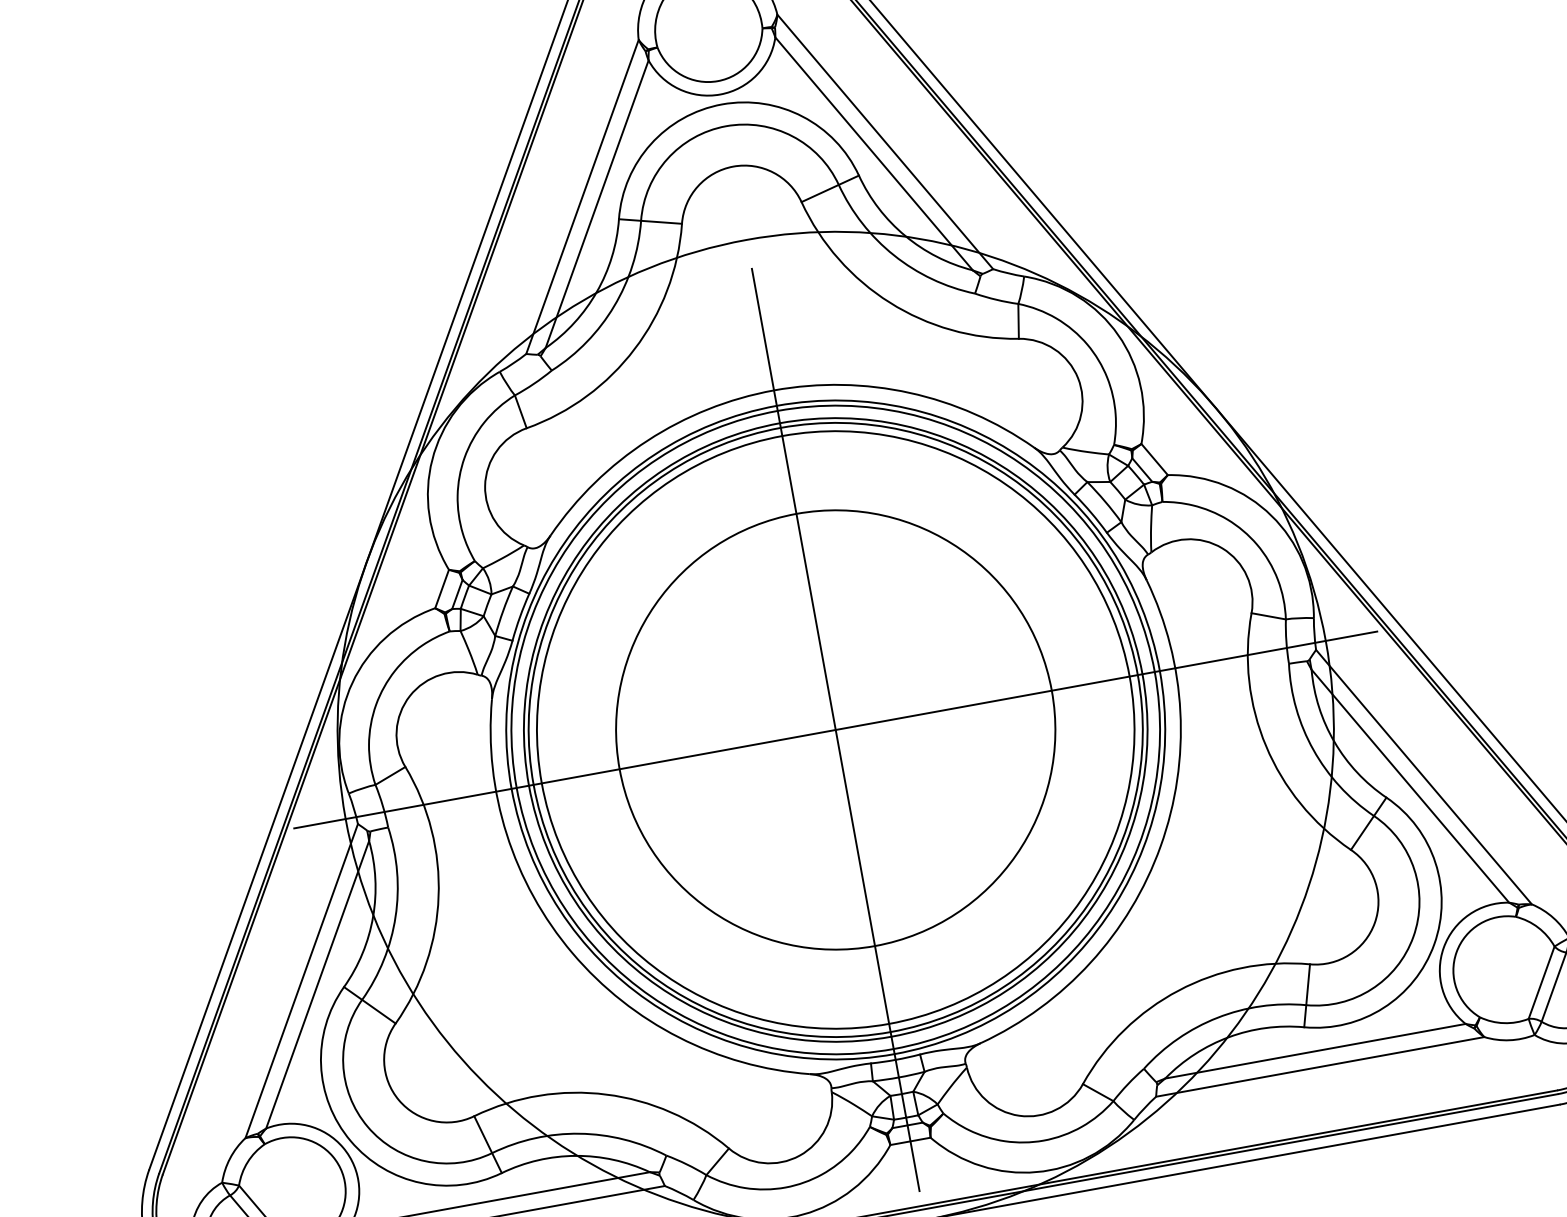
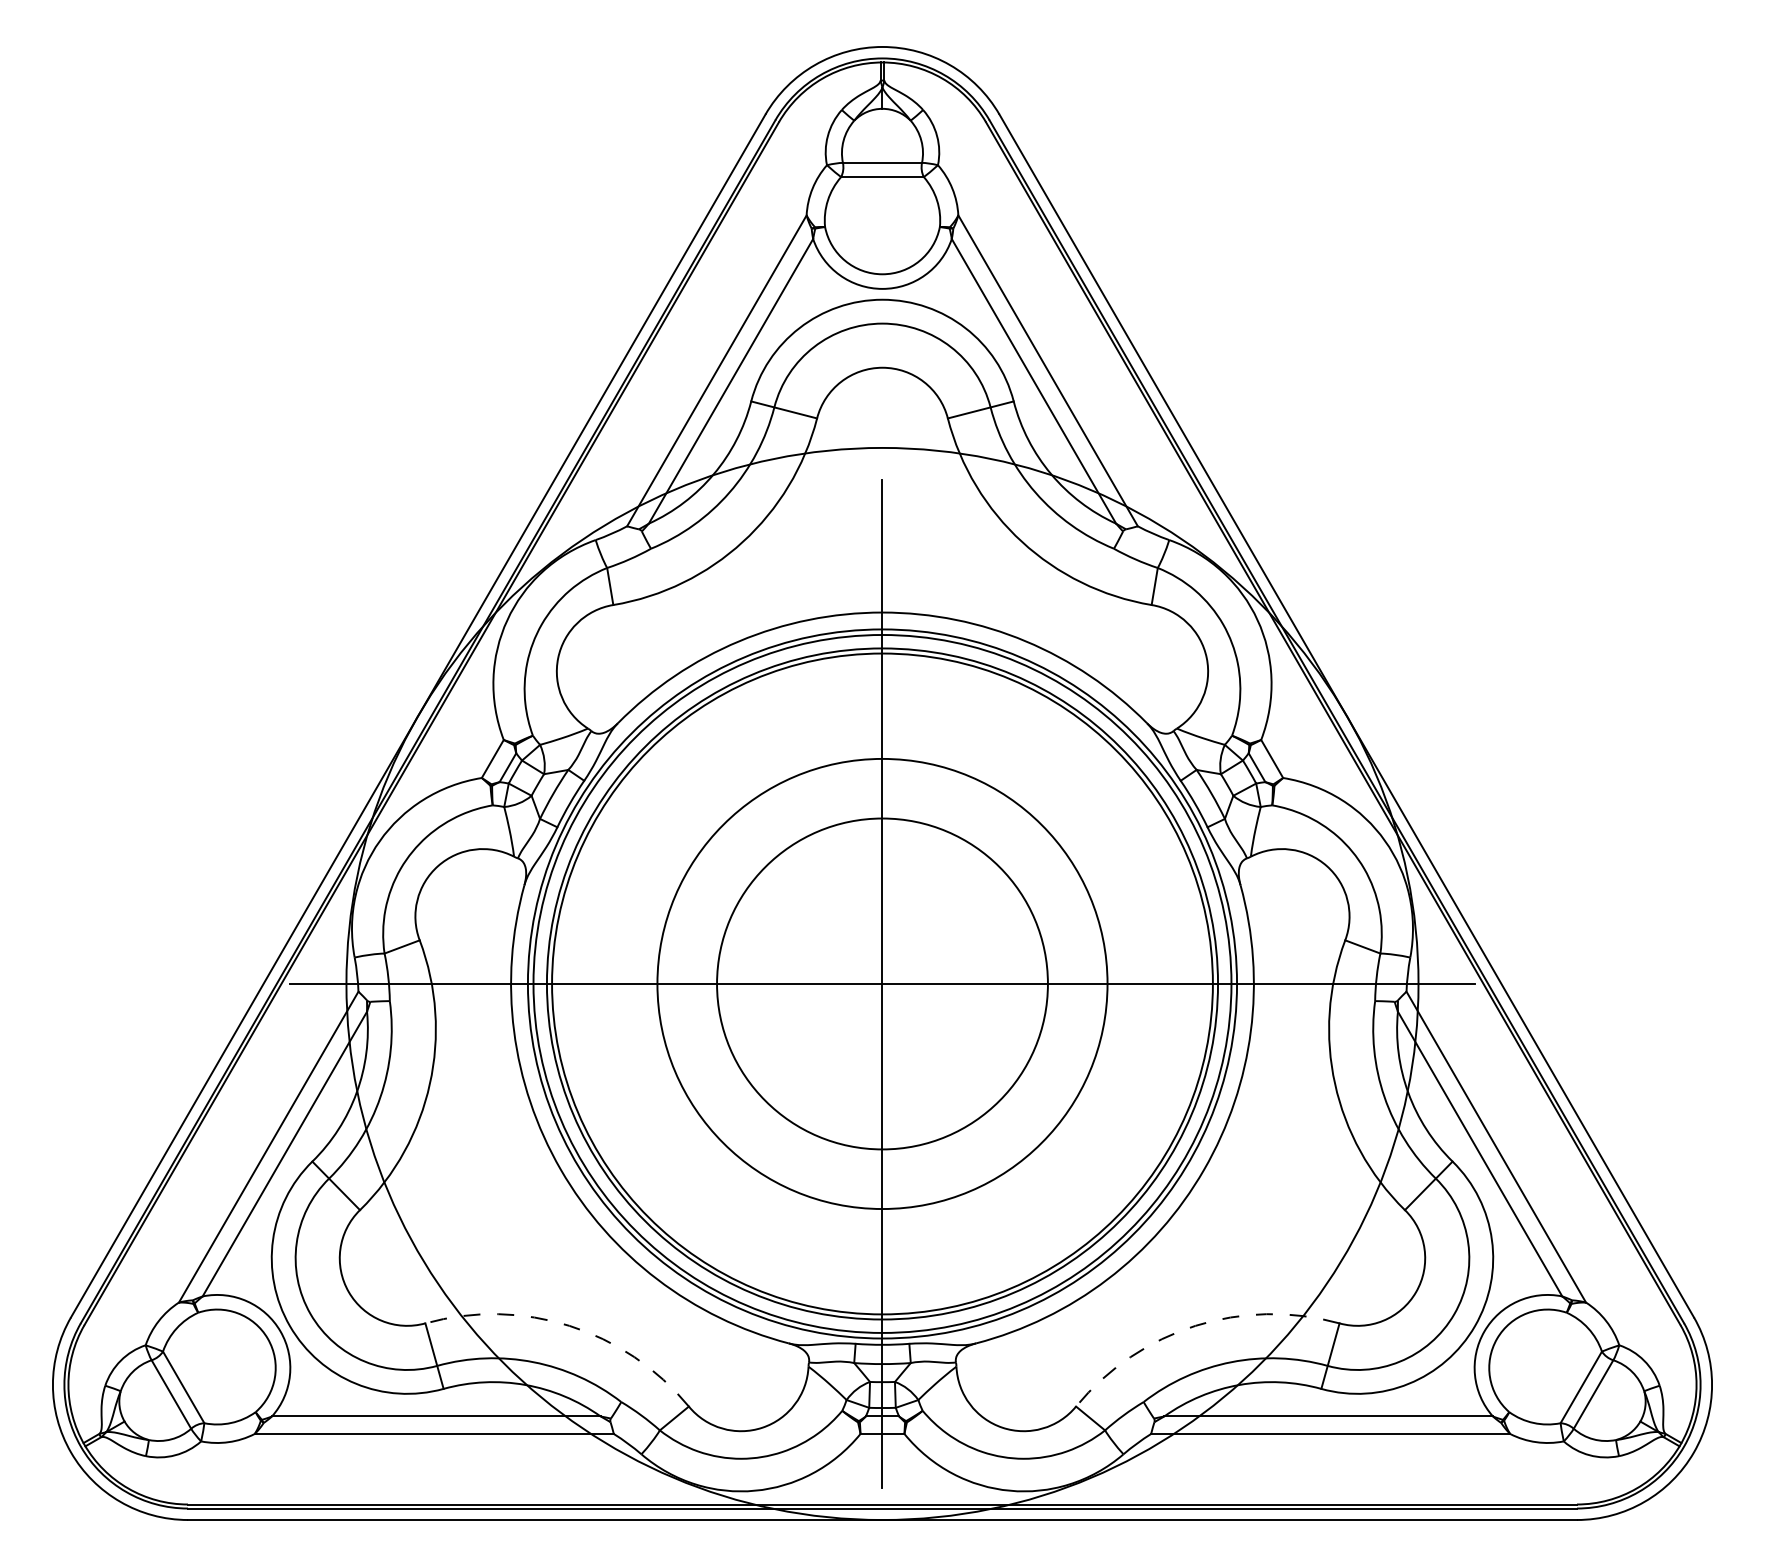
circle: (834, 729) -> (881, 983), size x0.7
circle: (835, 729) -> (882, 983), size x0.7
arc: (1178, 990) -> (1195, 1325), solid -> dashed
arc: (606, 1094) -> (569, 1325), solid -> dashed

